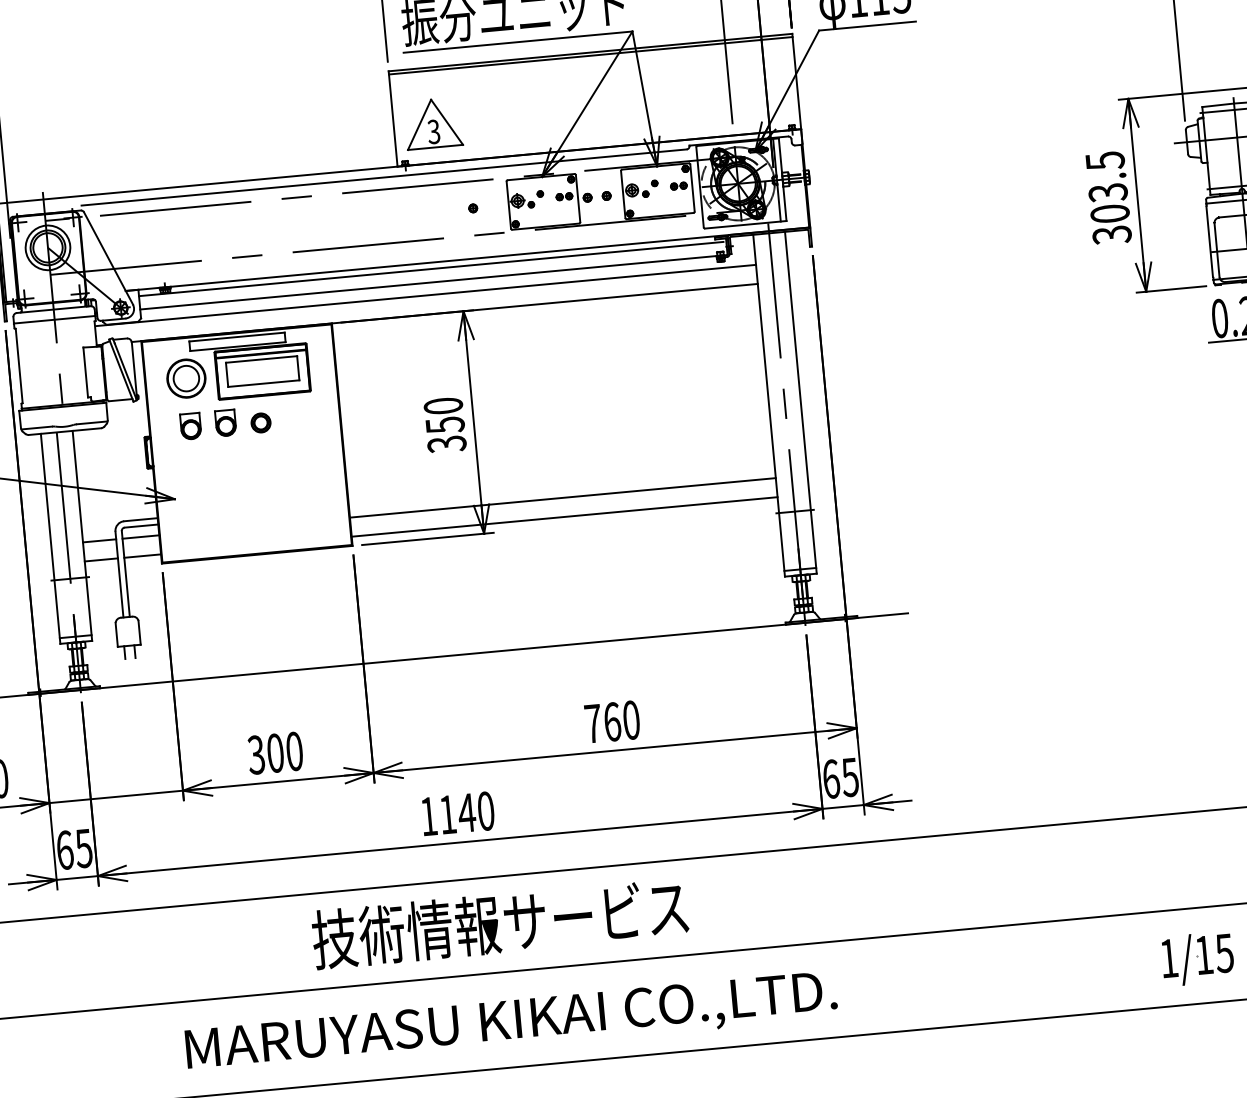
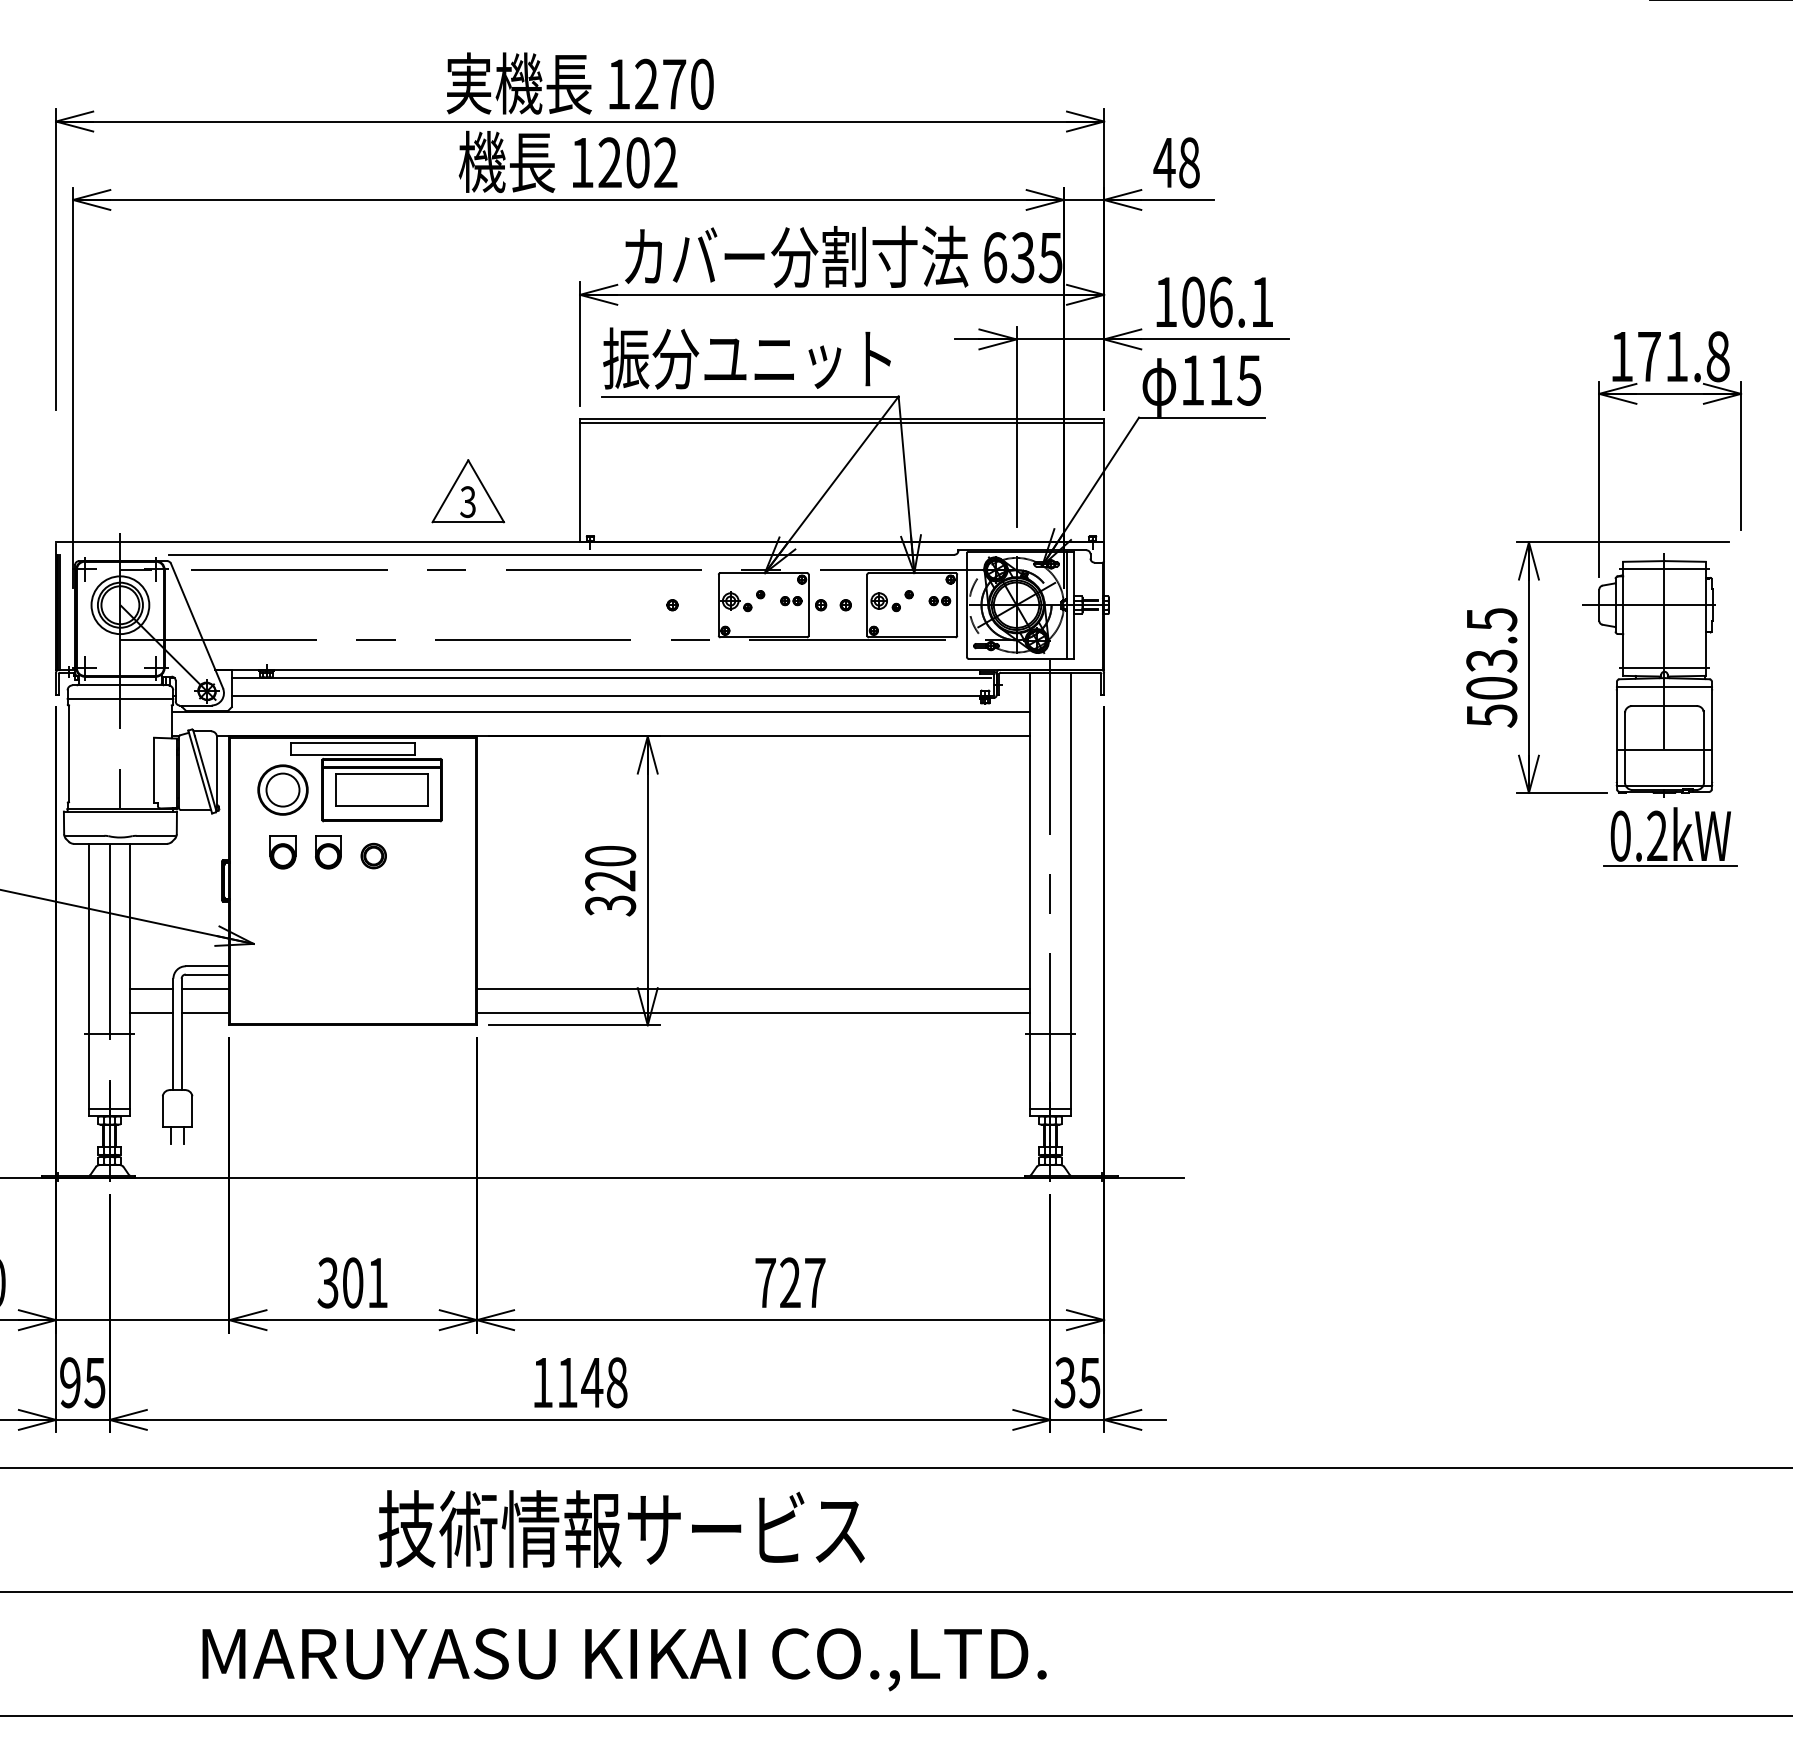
part: (433, 123) -> (468, 491), moved
text: (1111, 234) -> (1491, 715), 303.5 -> 503.5
text: (445, 424) -> (610, 880), 350 -> 320
text: (621, 720) -> (802, 1282), 760 -> 727
text: (294, 751) -> (377, 1282), 300 -> 301
text: (830, 779) -> (1064, 1382), 65 -> 35
text: (486, 810) -> (617, 1382), 1140 -> 1148
text: (65, 850) -> (70, 1382), 65 -> 95
part: (1197, 958) -> (1515, 1657), removed

